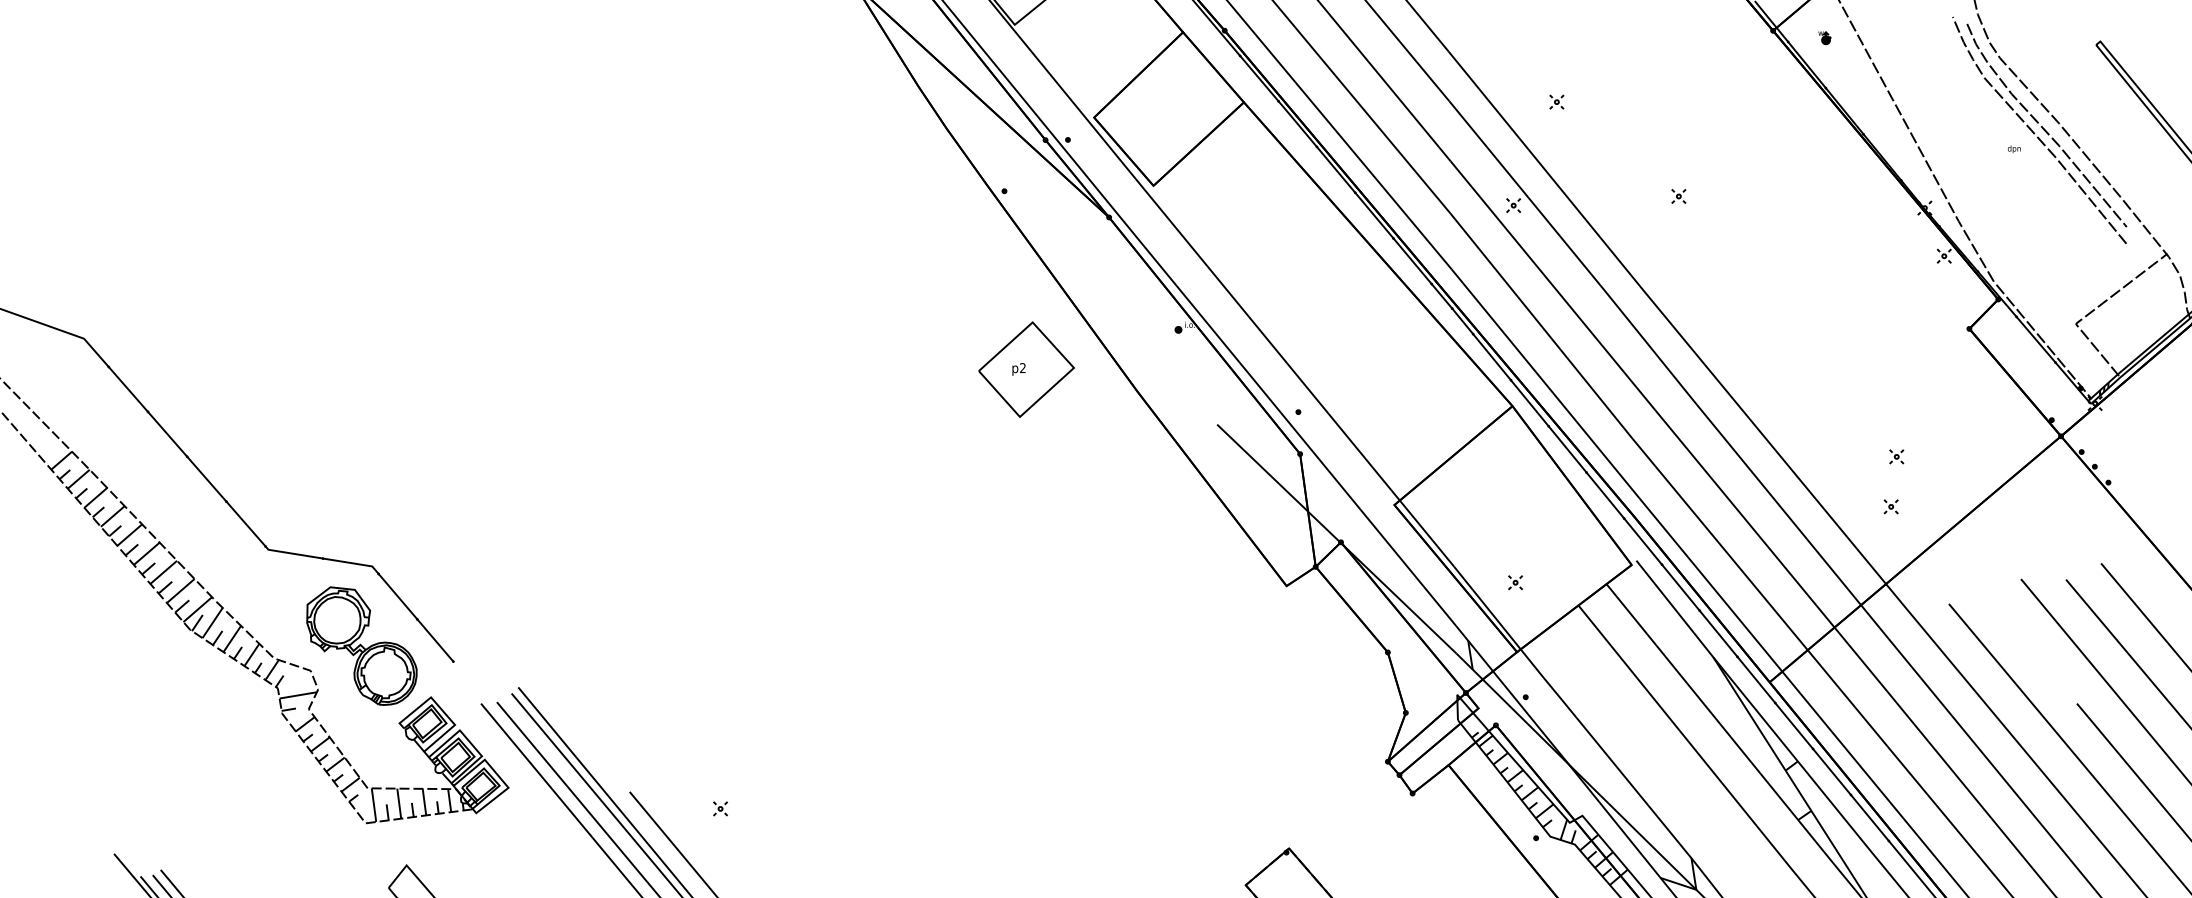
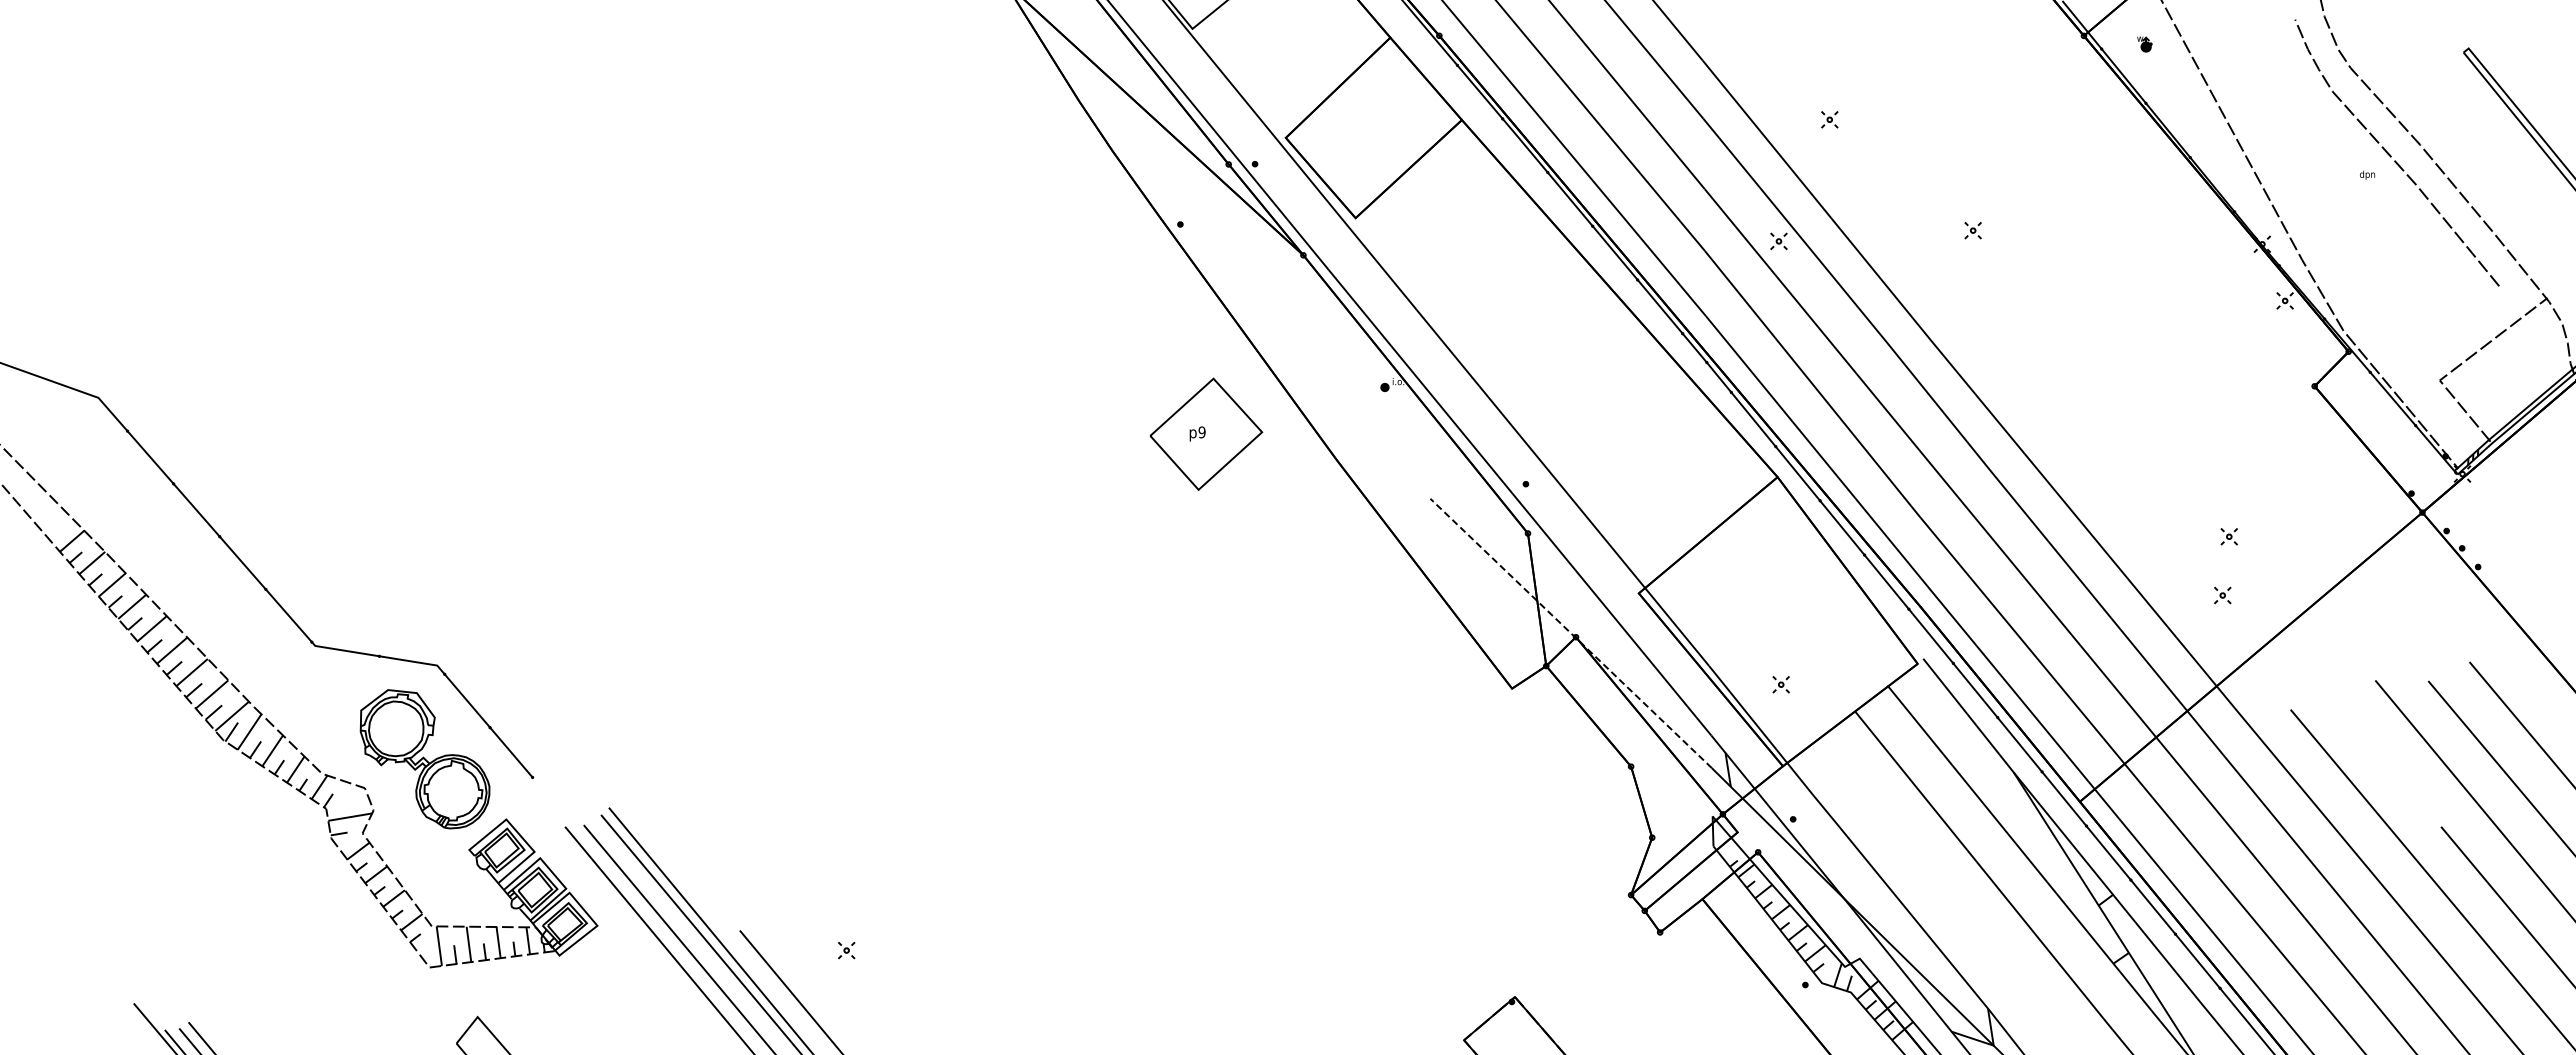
curve: (2043, 127) -> (2401, 149), removed
text: (1022, 368) -> (1201, 432), p2 -> p9
line: (1337, 539) -> (1571, 633), solid -> dashed

